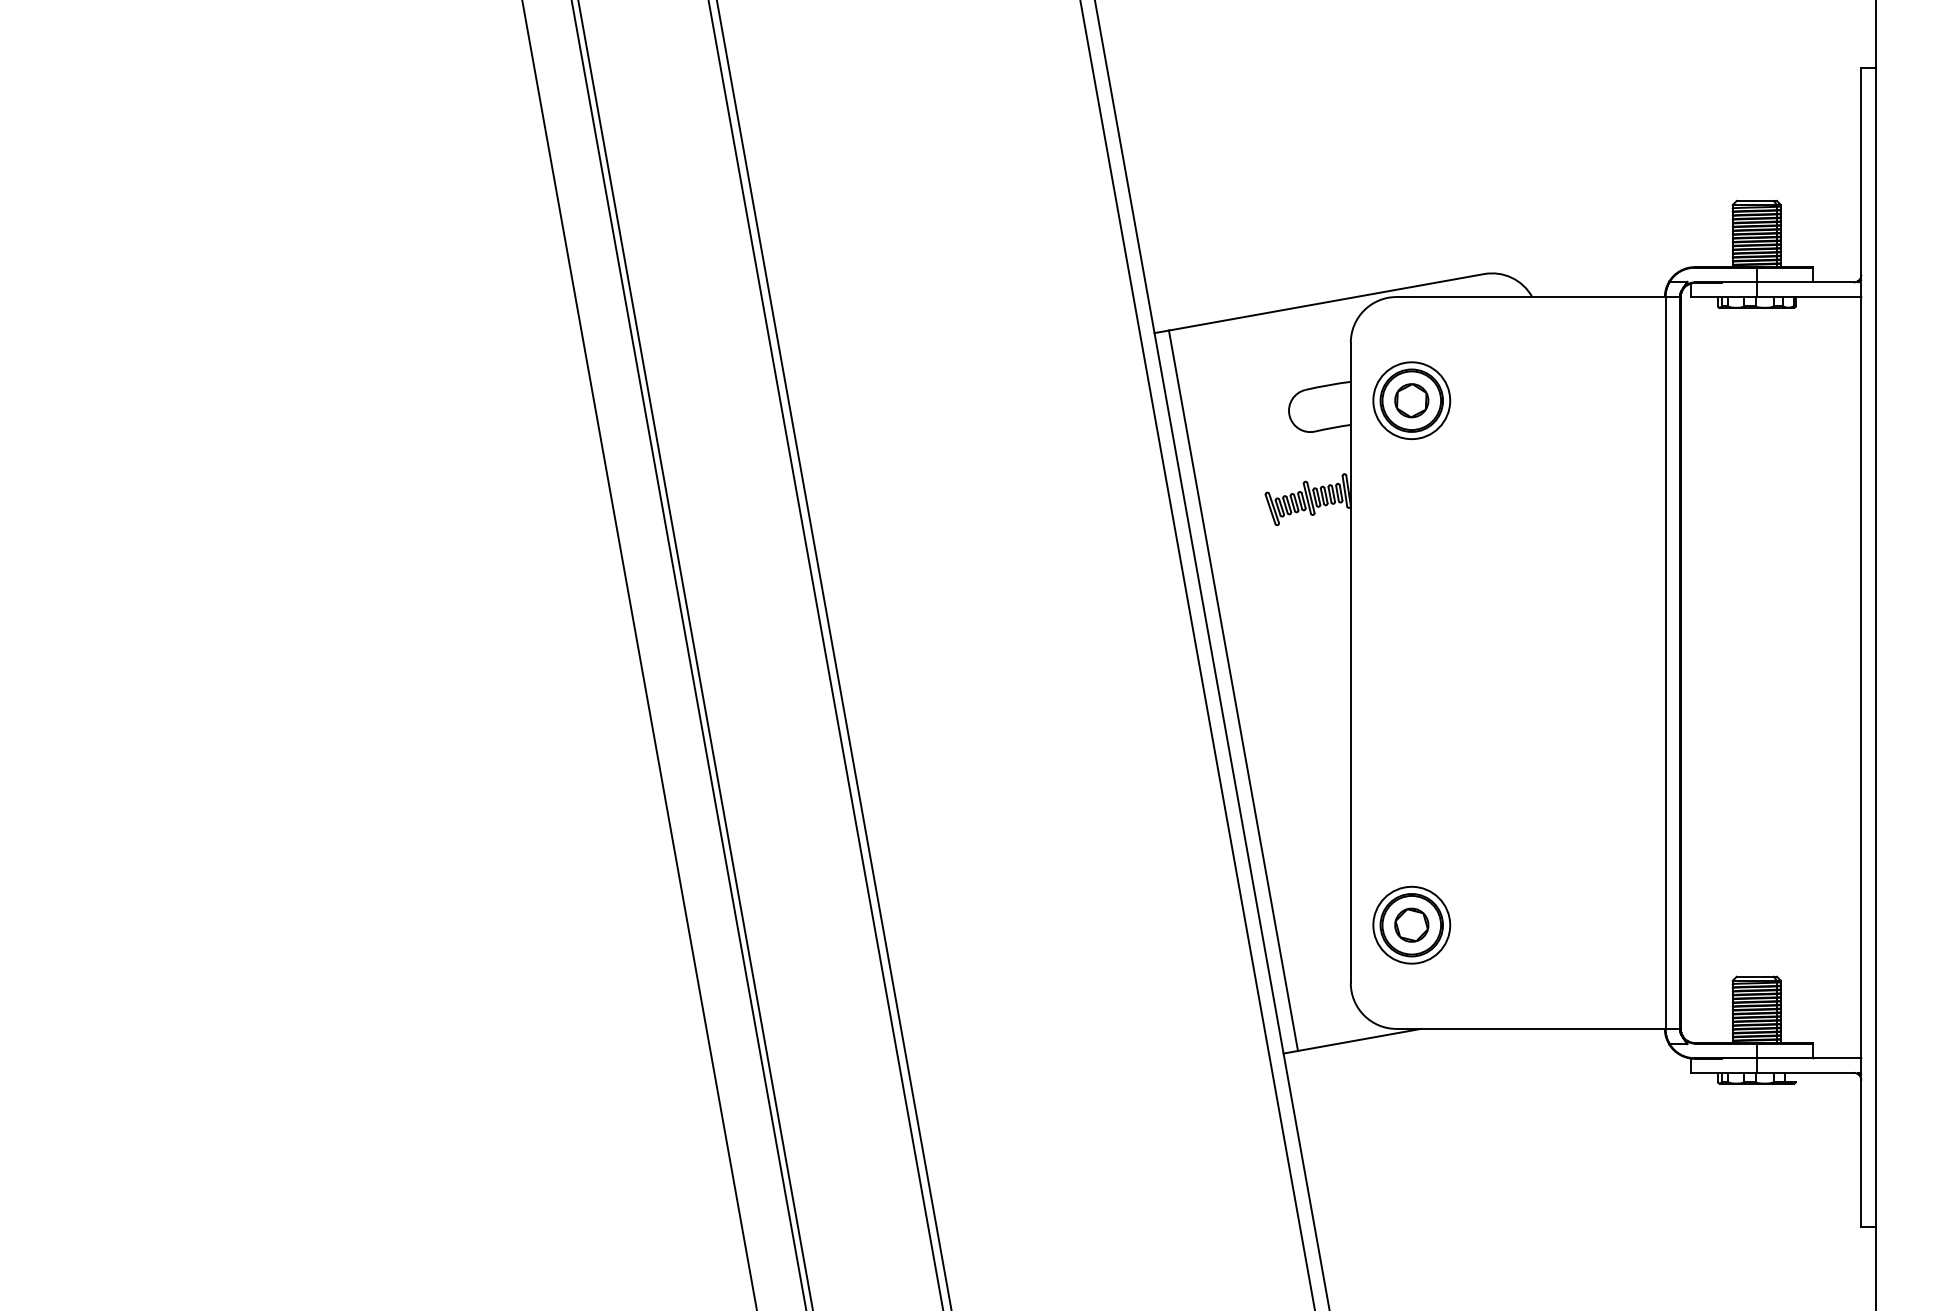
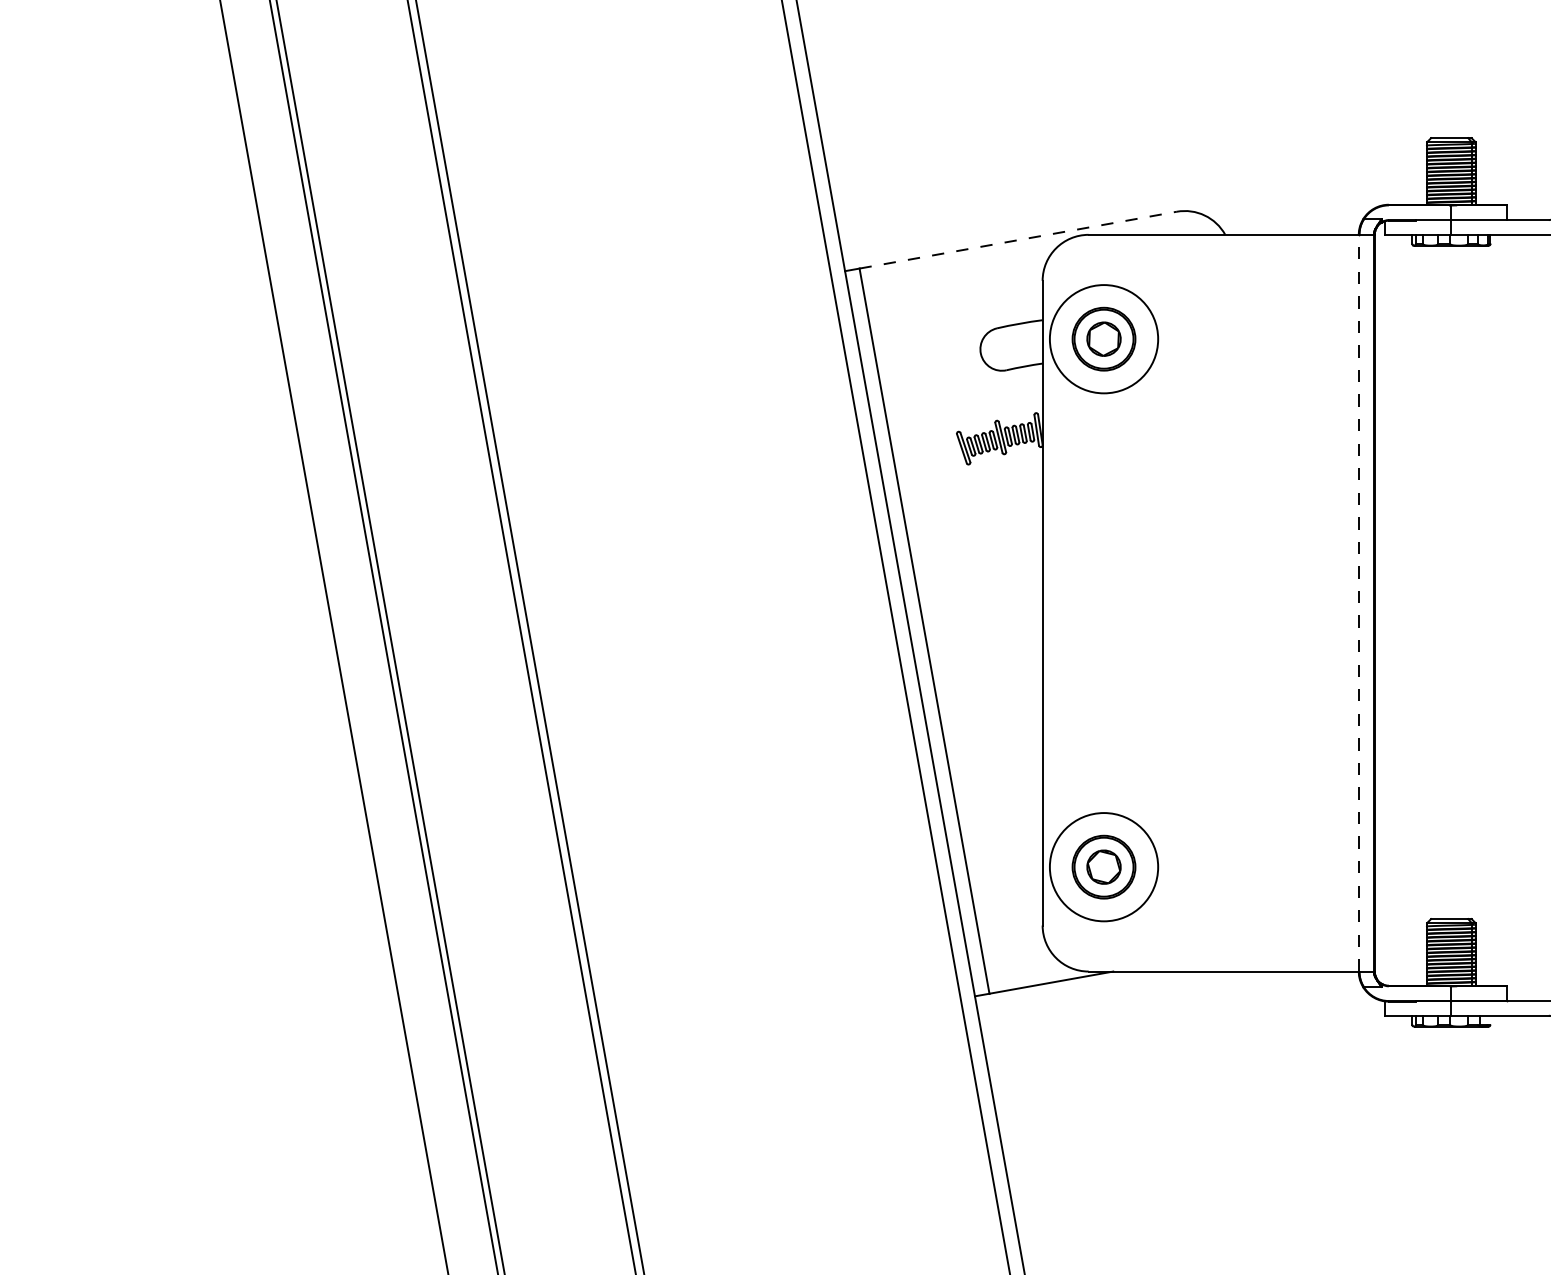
line: (1327, 302) -> (1019, 240), solid -> dashed
circle: (1411, 400) -> (1103, 338), size x1.4
line: (1665, 662) -> (1359, 602), solid -> dashed
circle: (1411, 924) -> (1103, 866), size x1.4

